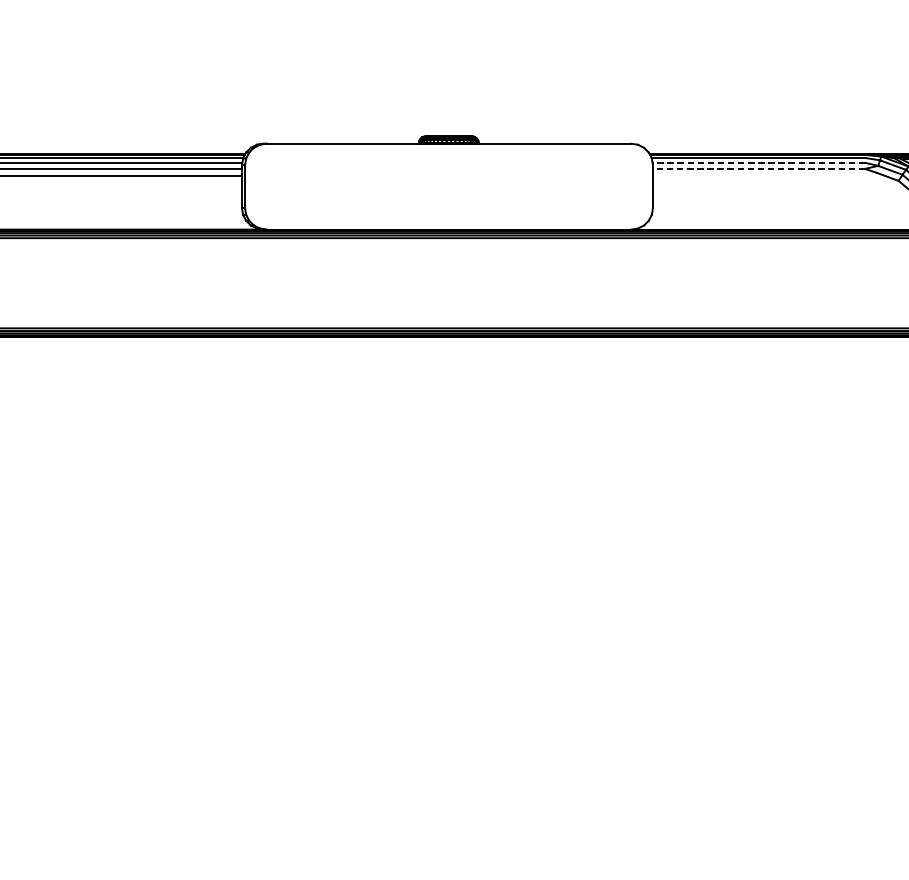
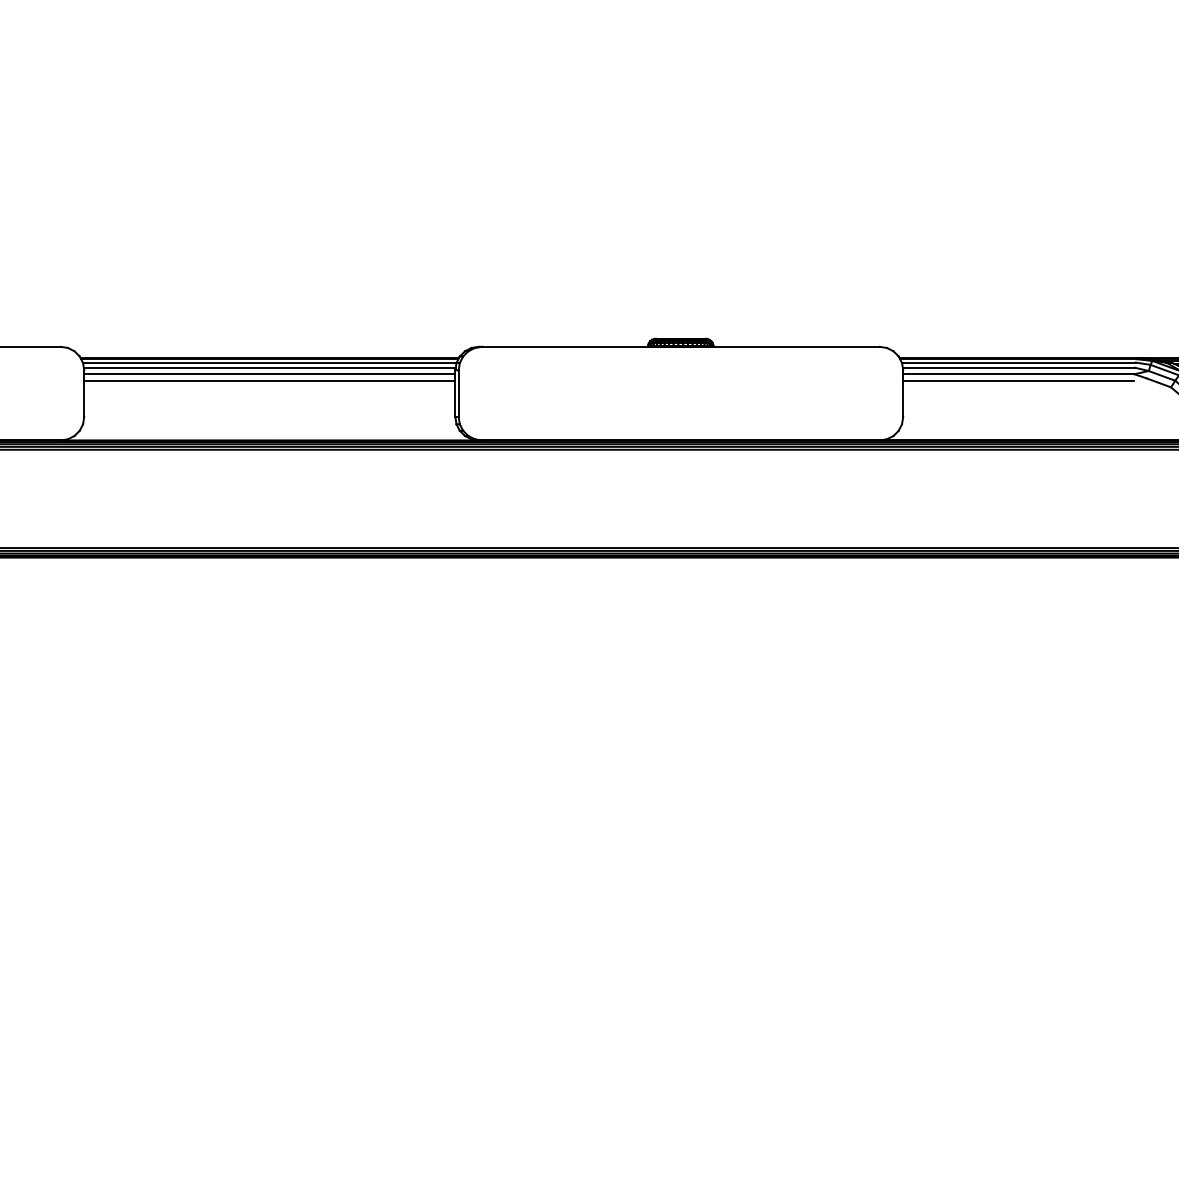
line: (758, 162) -> (1018, 367), dashed -> solid
line: (758, 169) -> (1018, 374), dashed -> solid
line: (758, 175) -> (1018, 381), added

